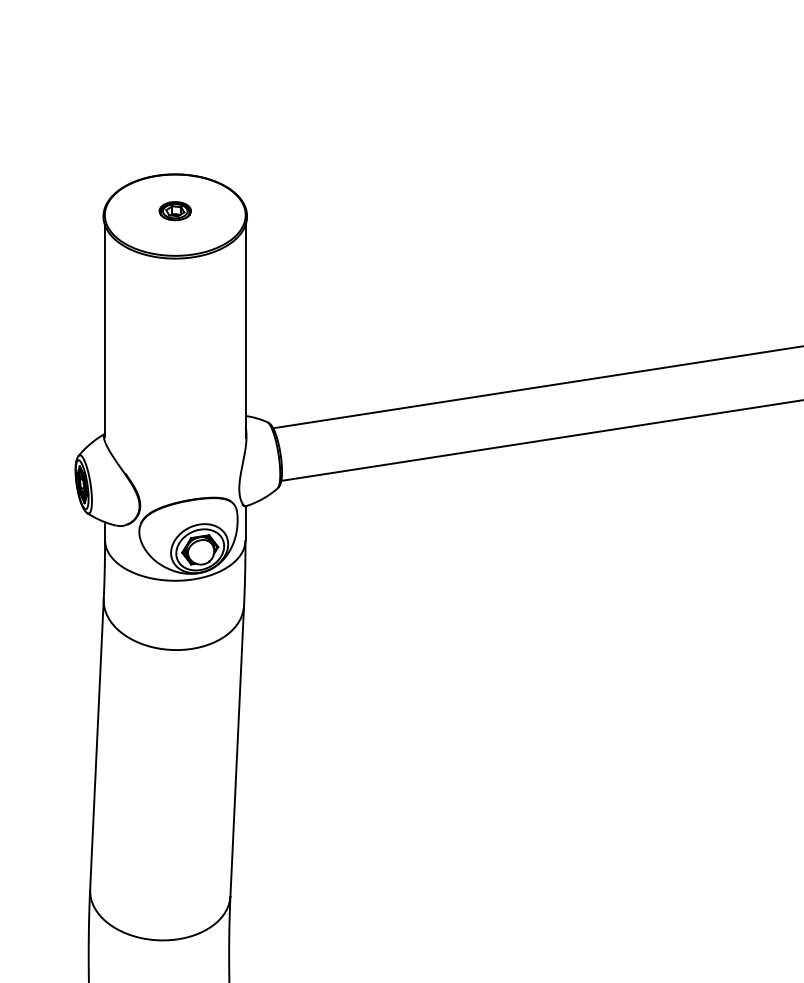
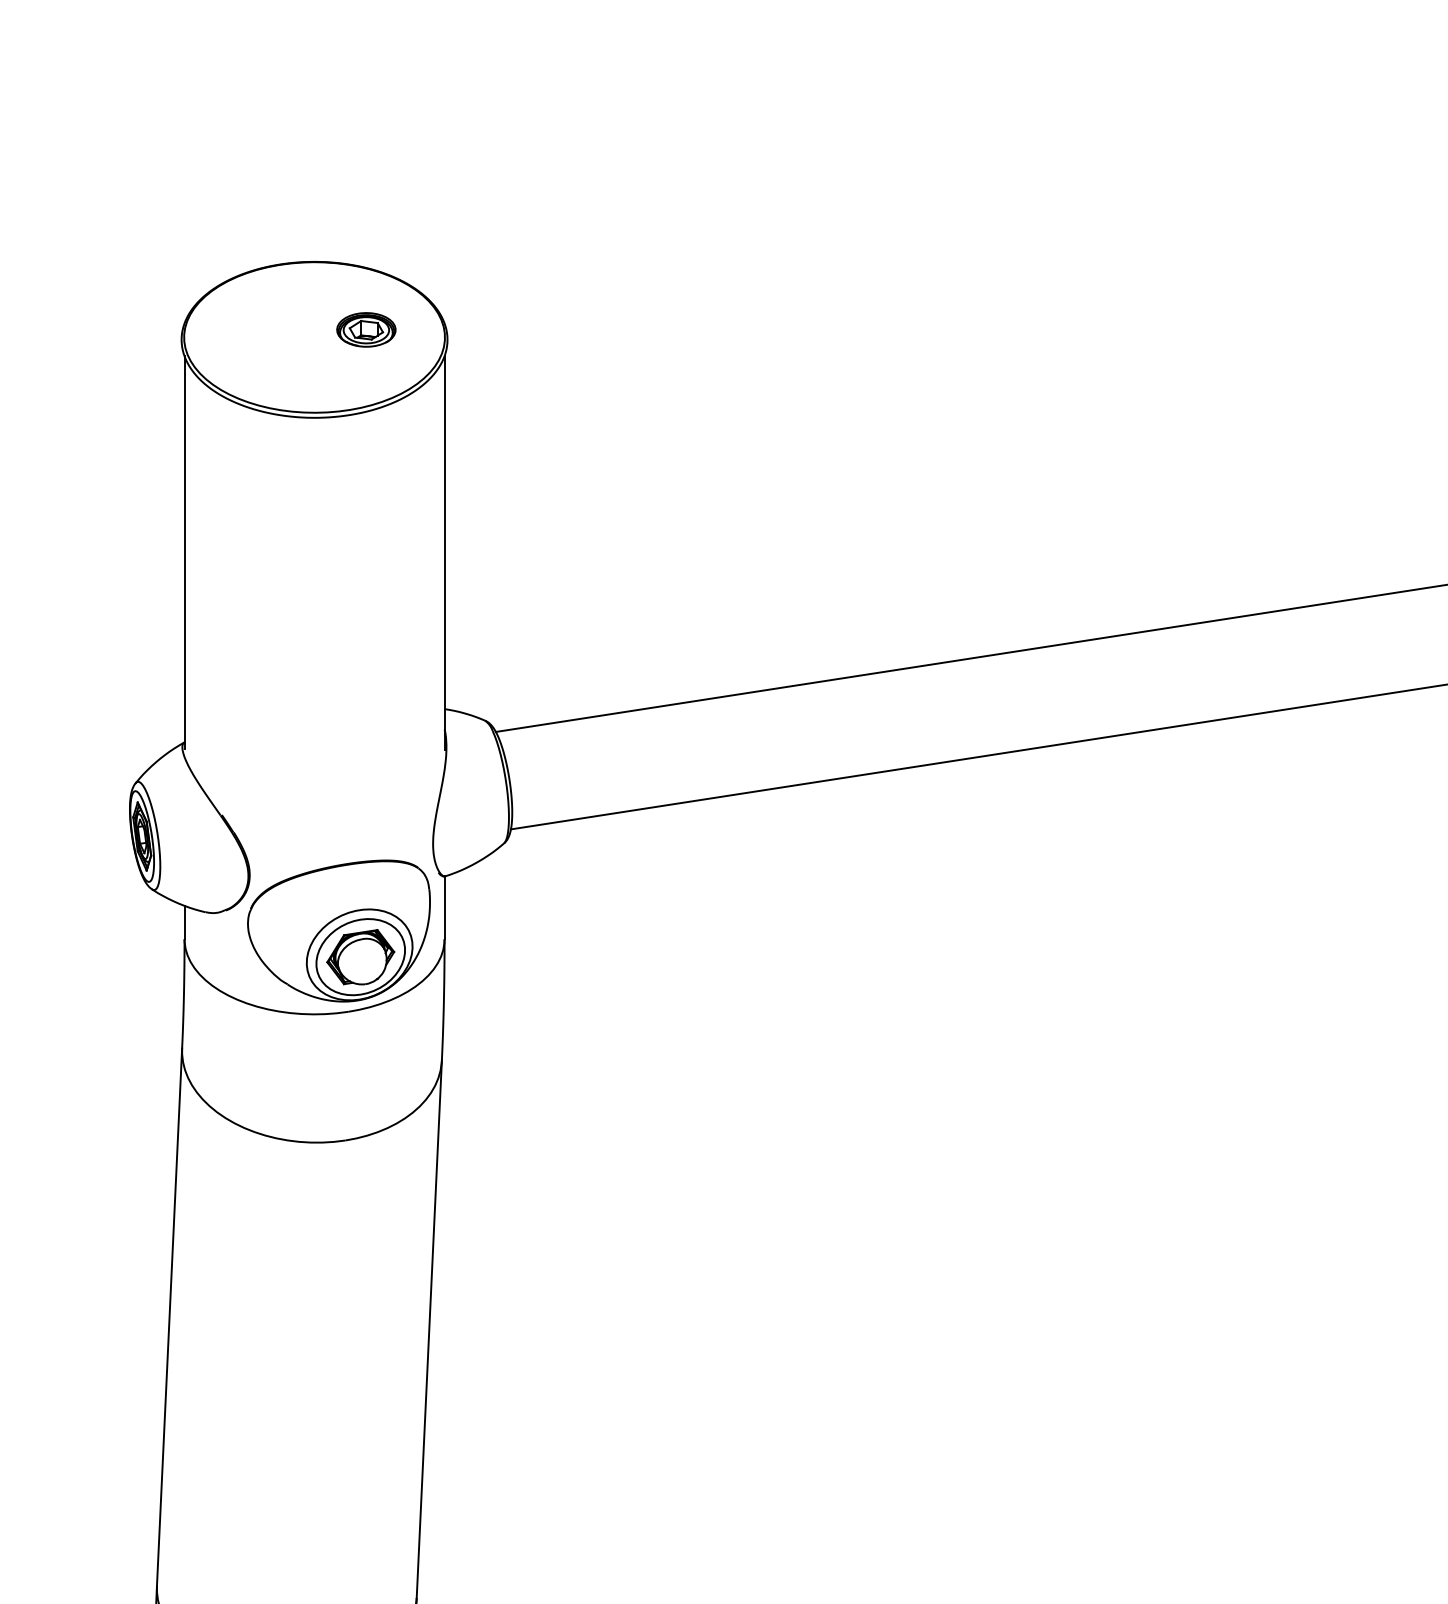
part: (174, 211) -> (364, 330), moved

